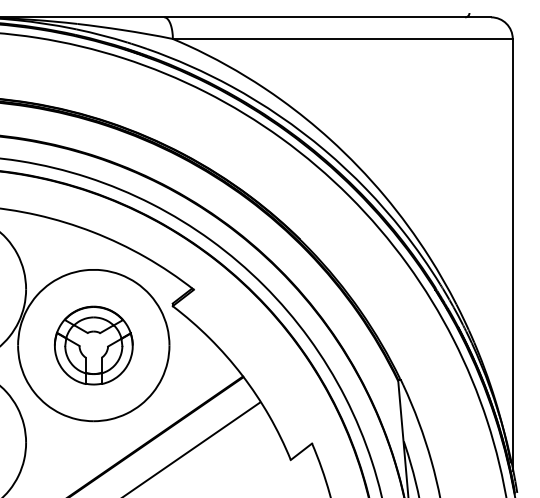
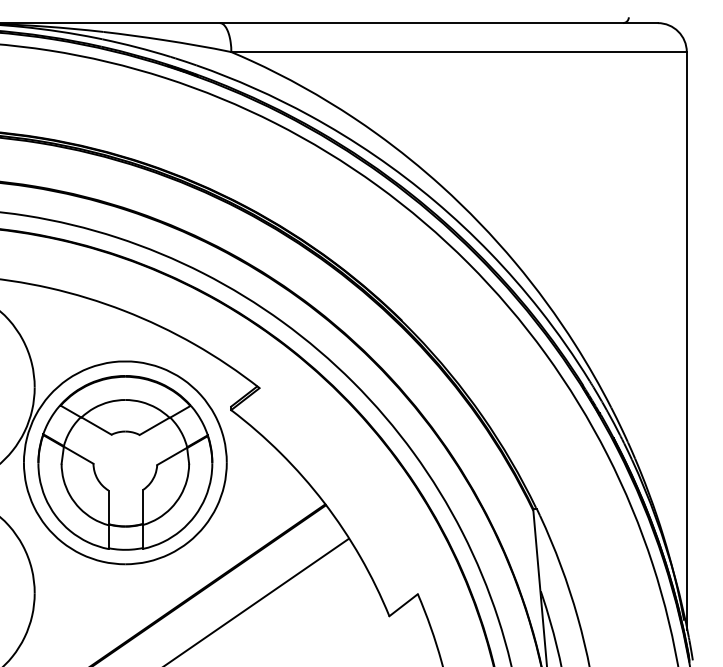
part: (93, 345) -> (125, 462), size x1.67

